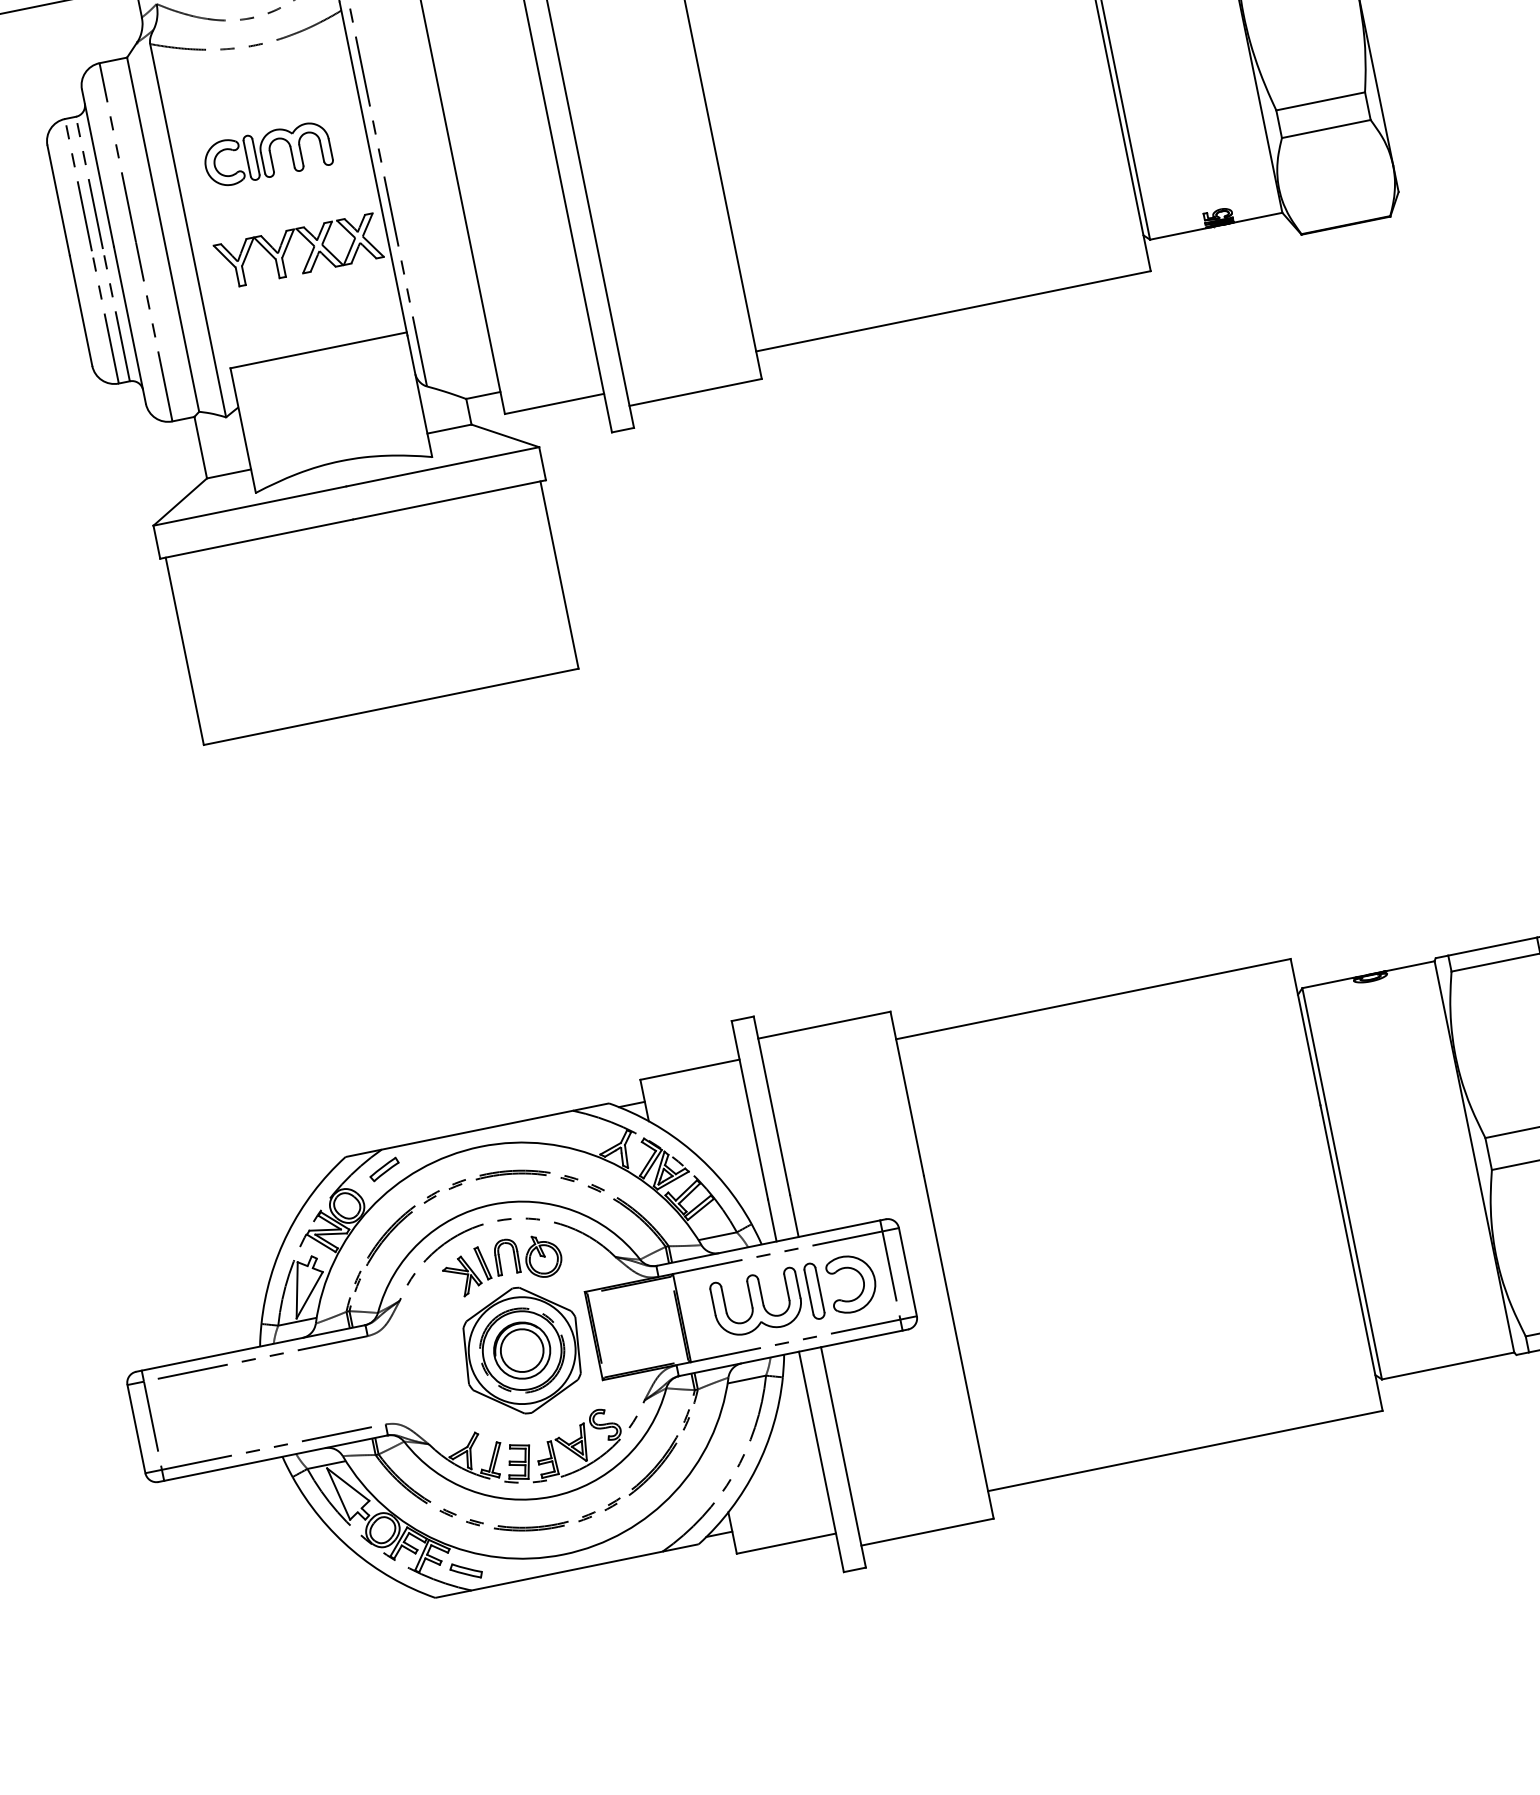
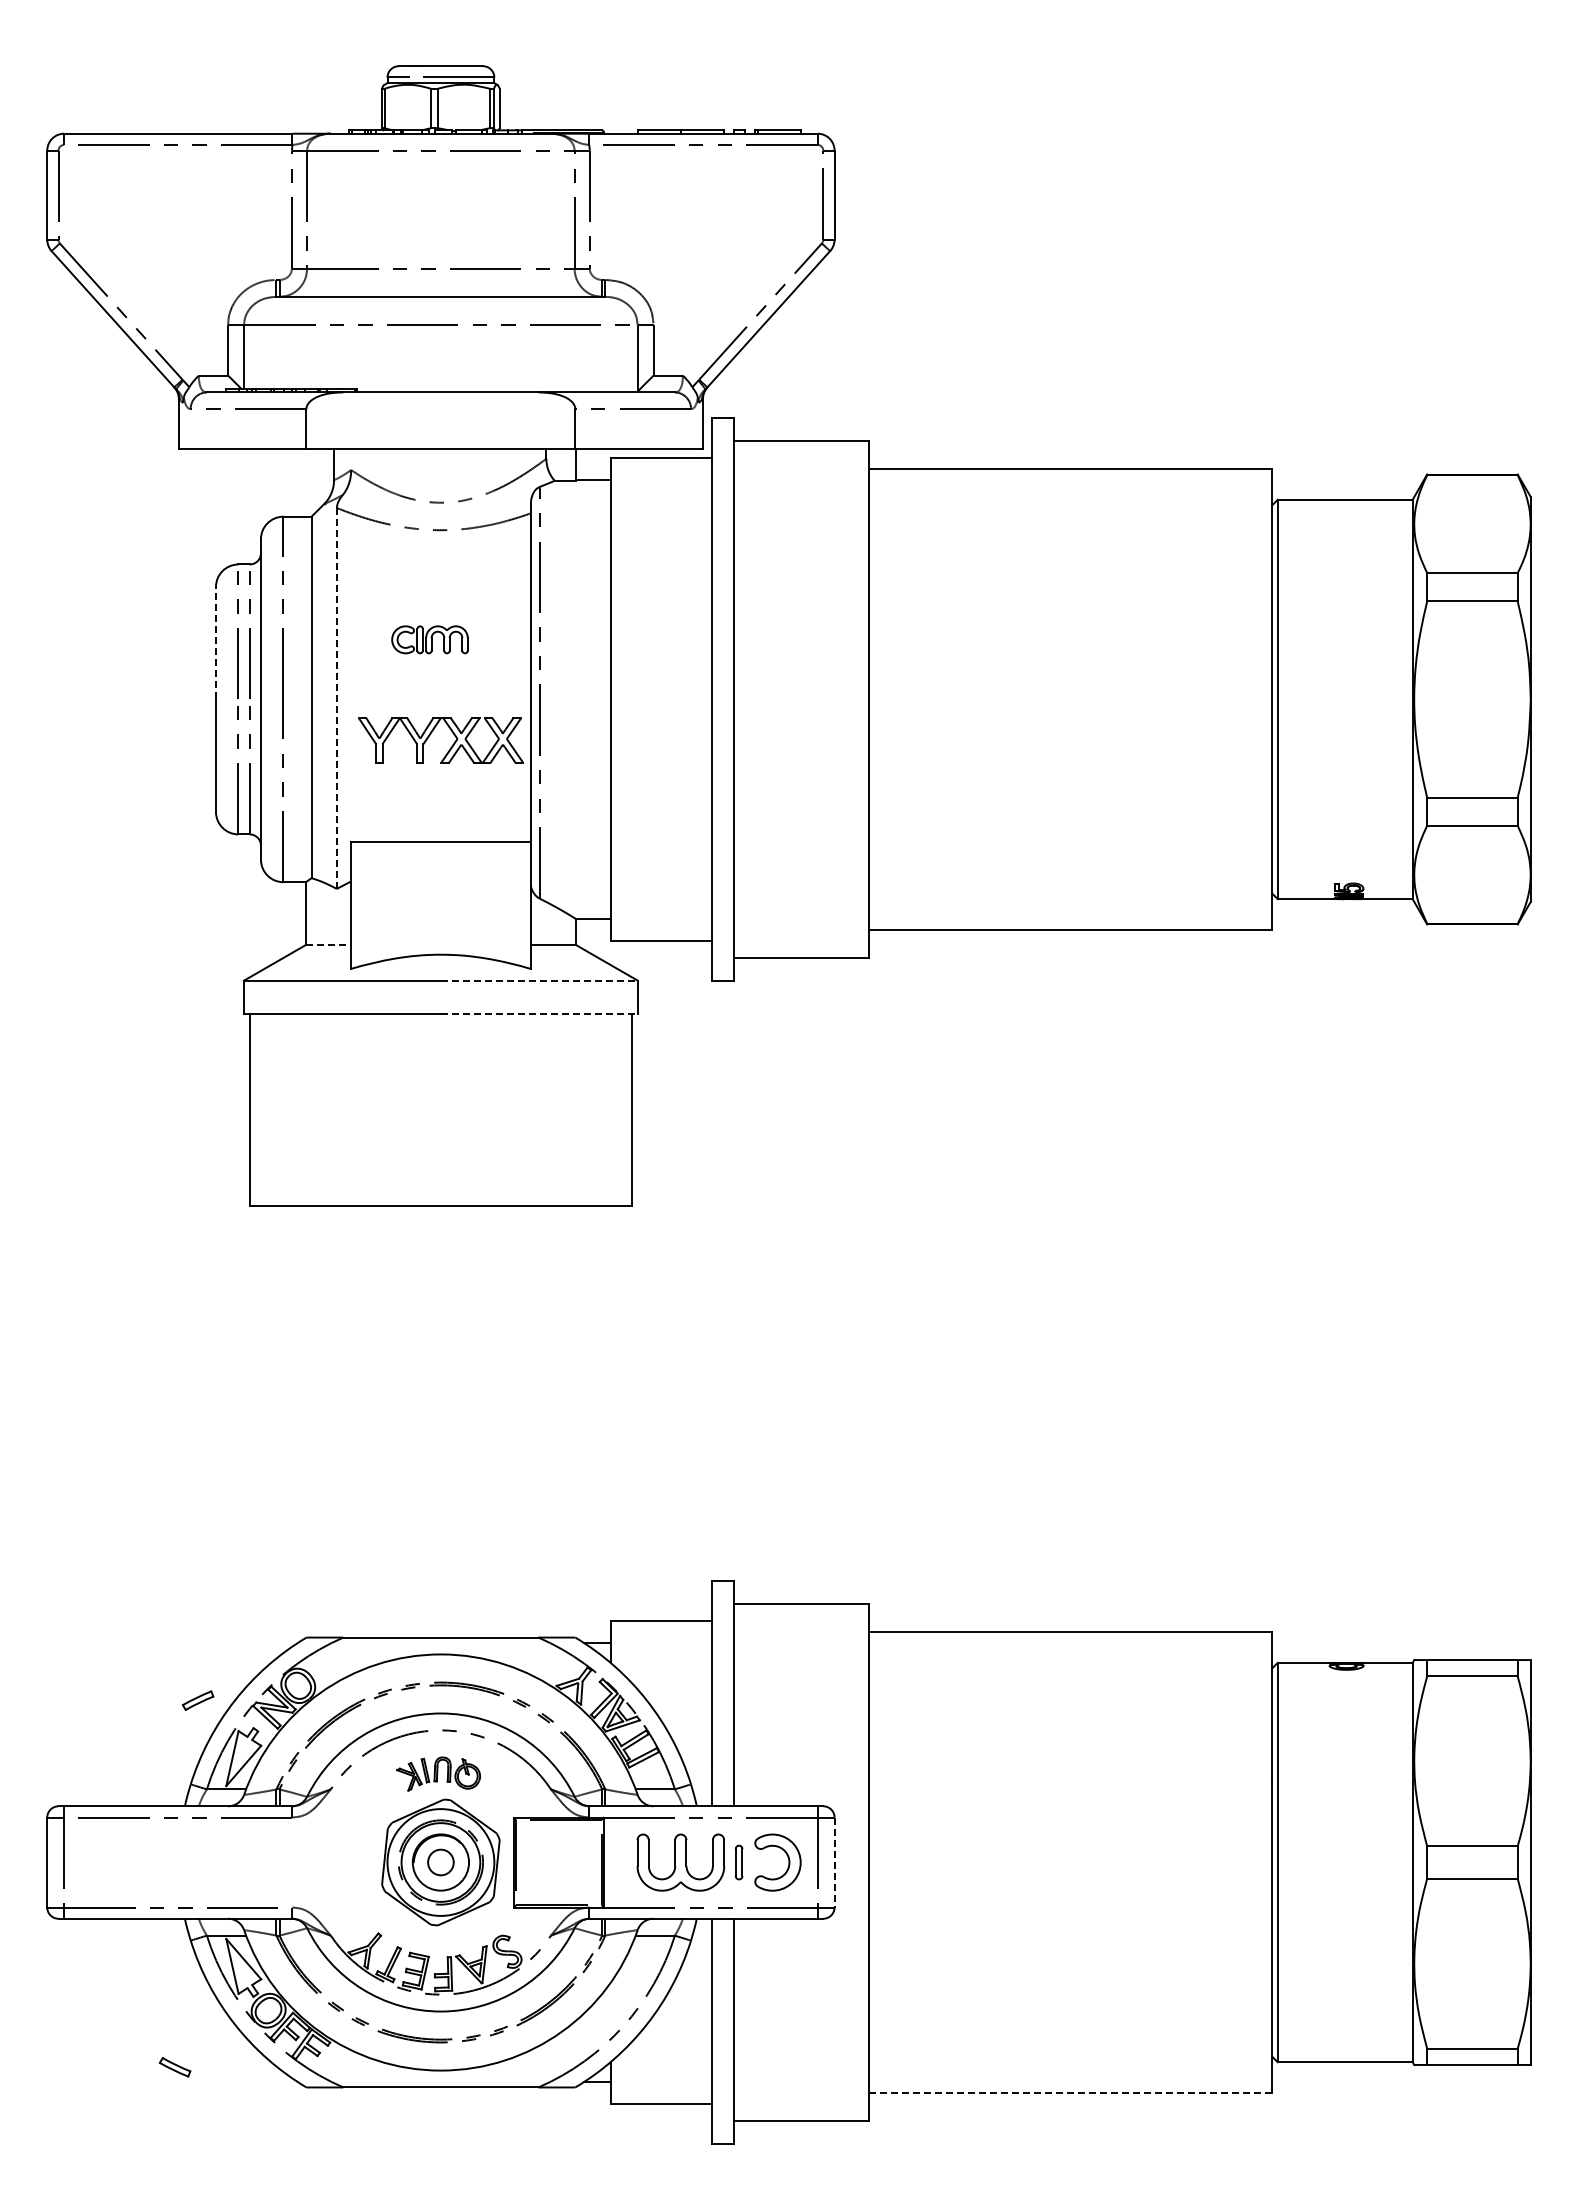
part: (267, 154) -> (429, 639), size x0.6
line: (58, 200) -> (215, 642), solid -> dashed
line: (187, 230) -> (336, 698), solid -> dashed
line: (442, 466) -> (539, 980), solid -> dashed
line: (229, 473) -> (328, 944), solid -> dashed
line: (449, 499) -> (539, 1014), solid -> dashed
part: (383, 1169) -> (197, 1700), moved
part: (502, 1263) -> (438, 1773), size x0.7
line: (907, 1272) -> (834, 1862), solid -> dashed
part: (813, 1291) -> (738, 1862), size x0.6
circle: (521, 1350) -> (440, 1862), size x0.6
line: (1186, 1451) -> (1071, 2093), solid -> dashed
part: (465, 1571) -> (174, 2067), moved

